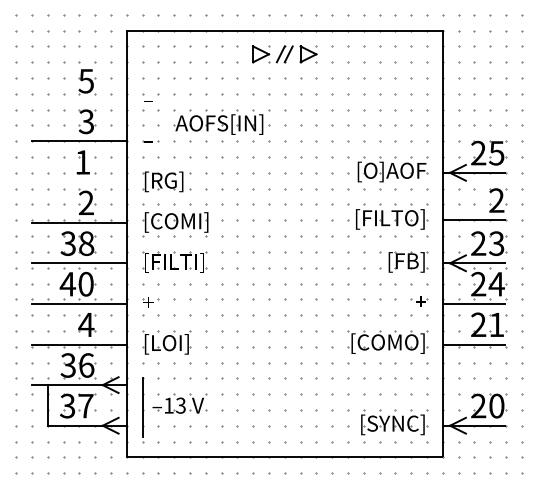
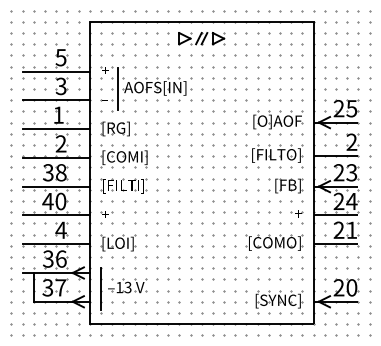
text: (148, 99) -> (105, 70), – -> +
line: (78, 100) -> (55, 71), added
line: (166, 125) -> (117, 89), added
line: (78, 182) -> (55, 129), added

